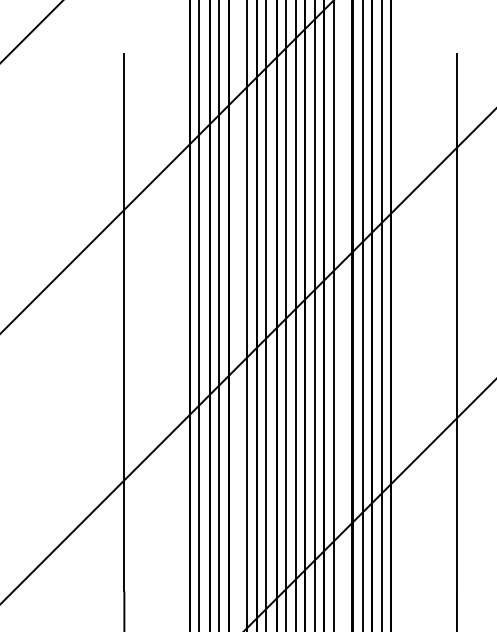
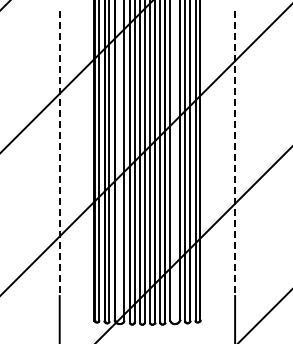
line: (123, 322) -> (59, 153), solid -> dashed
line: (457, 322) -> (235, 153), solid -> dashed

